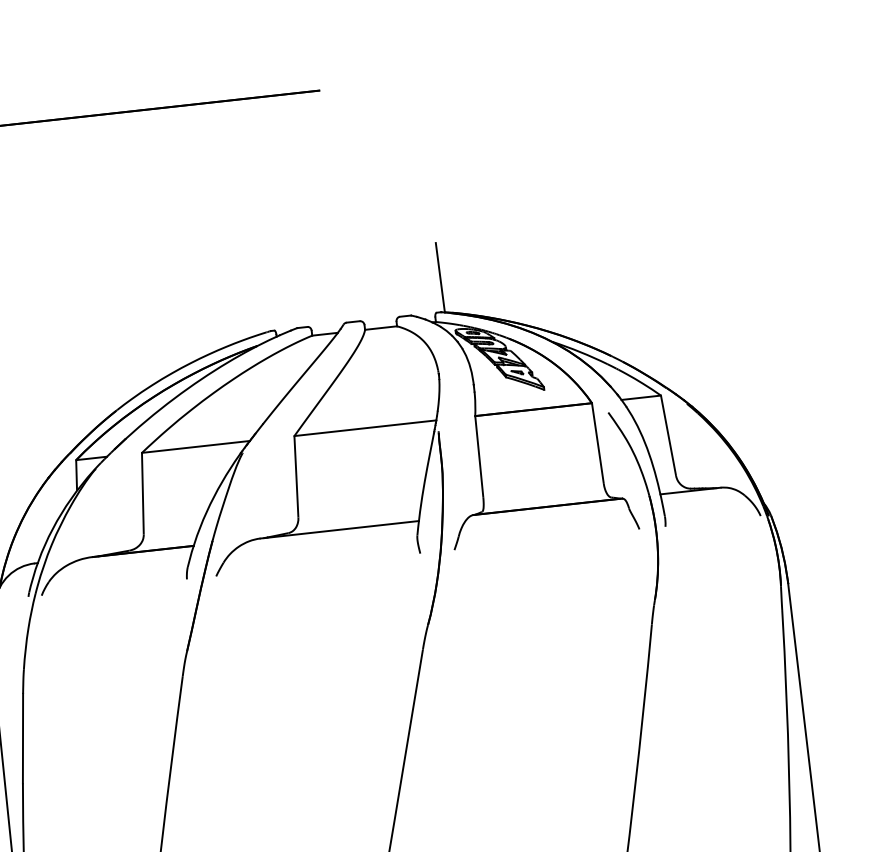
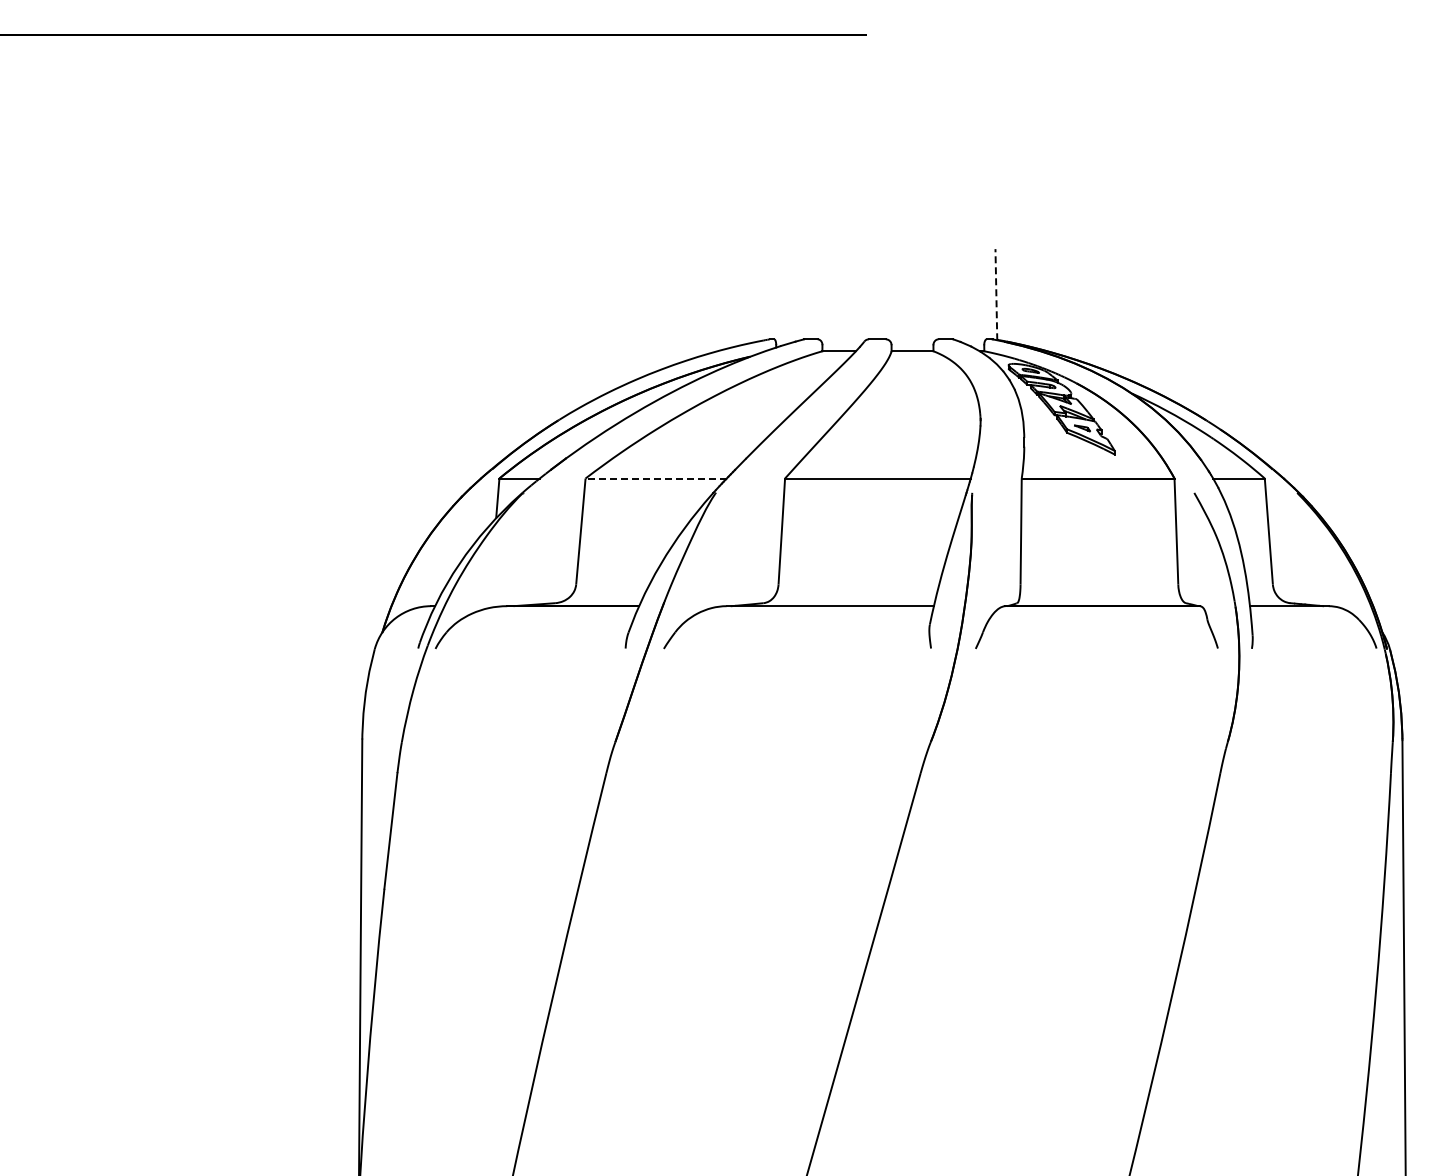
line: (440, 277) -> (996, 294), solid -> dashed
line: (196, 446) -> (656, 478), solid -> dashed

